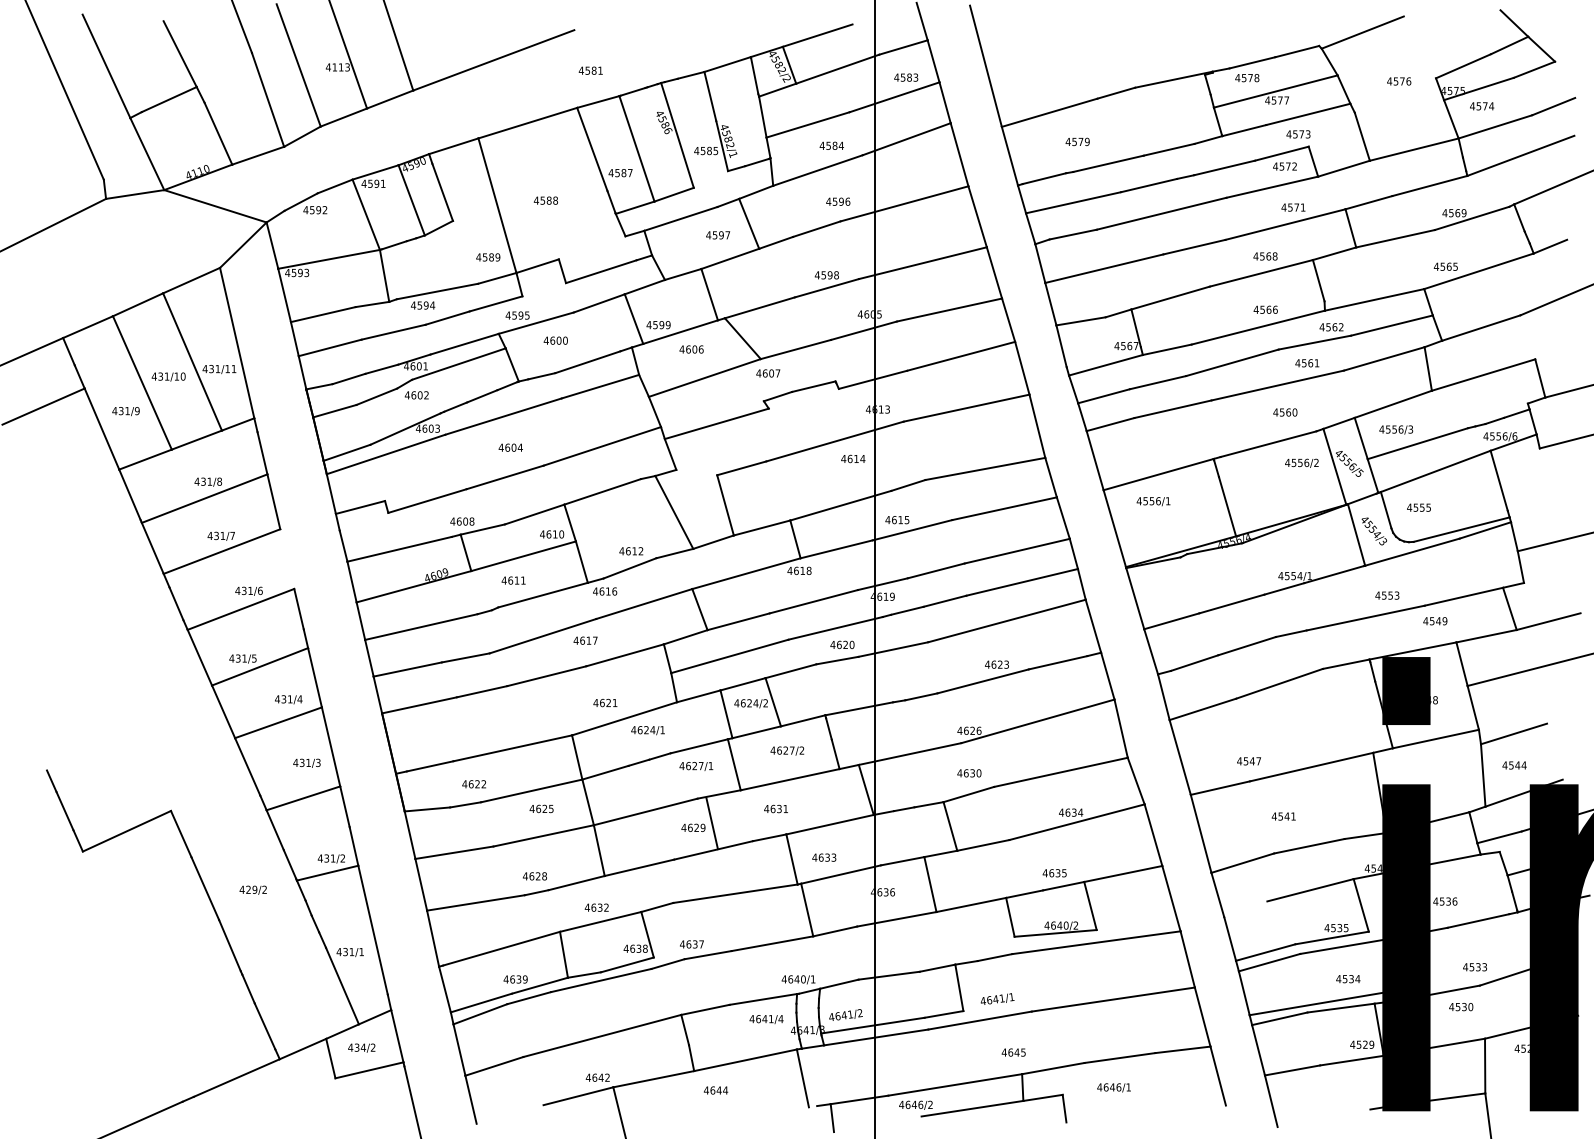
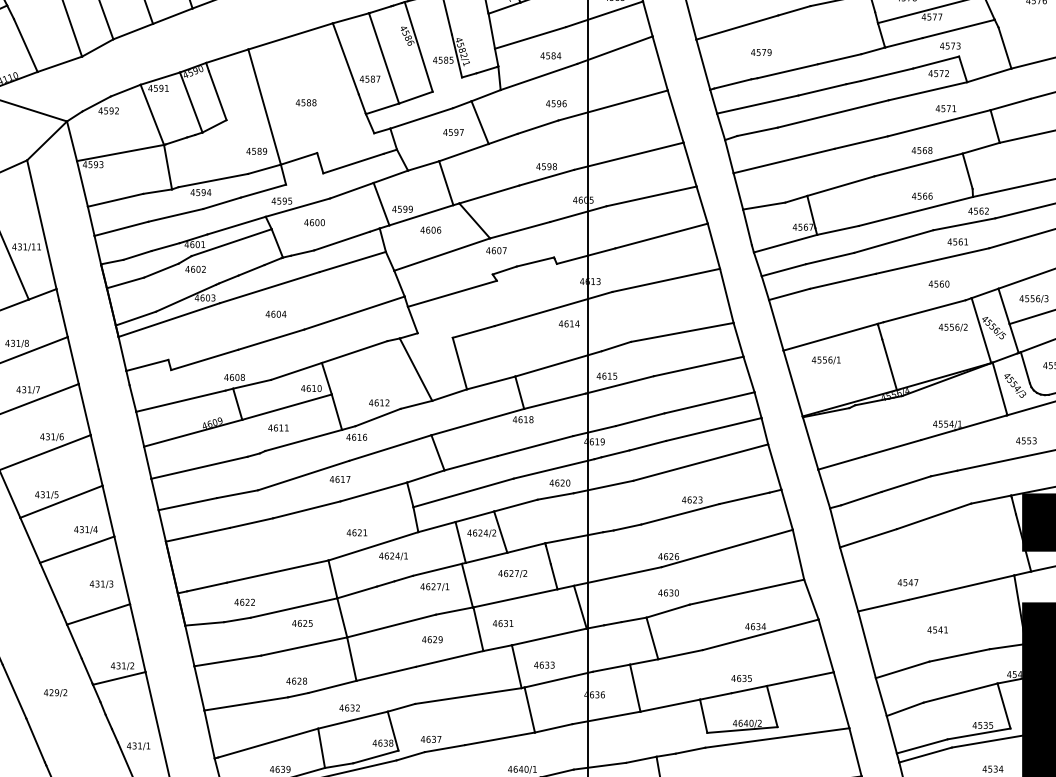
line: (287, 558) -> (84, 409), added
line: (711, 823) -> (477, 629), moved
line: (1245, 909) -> (904, 709), added

